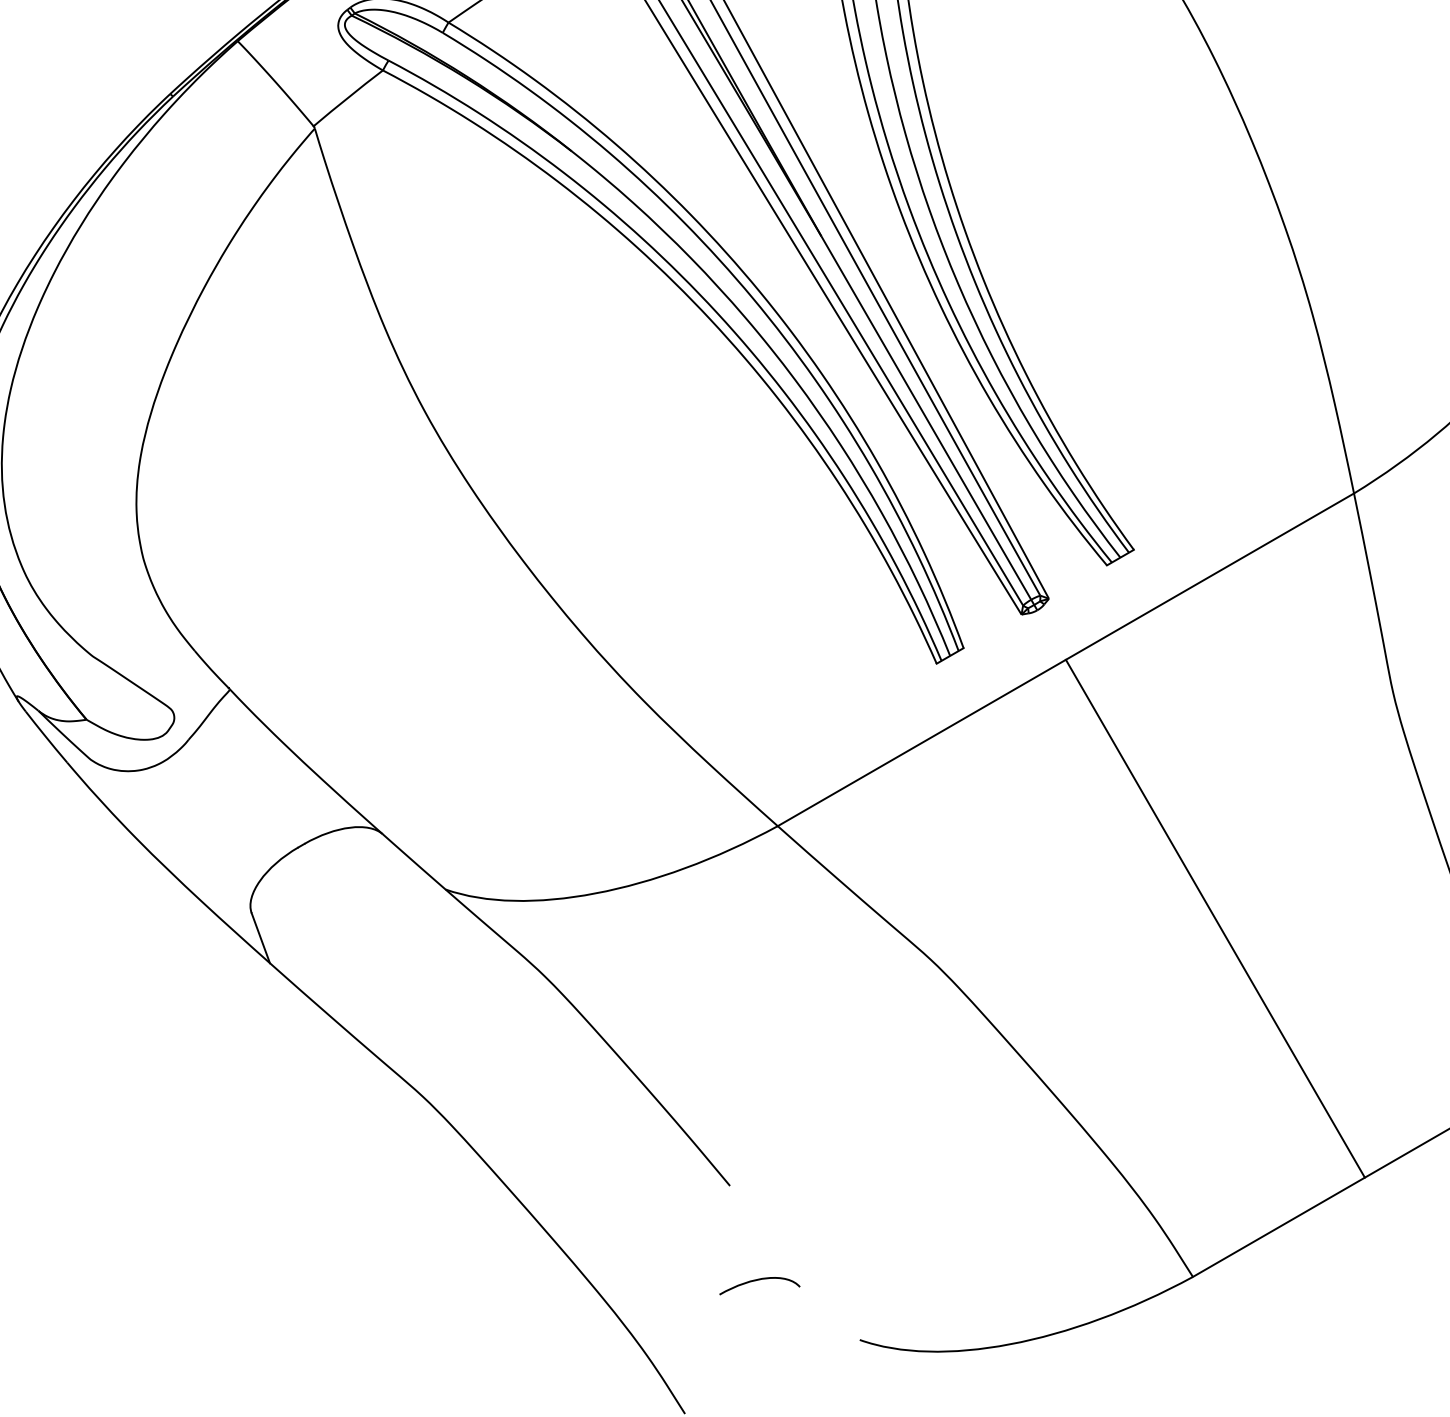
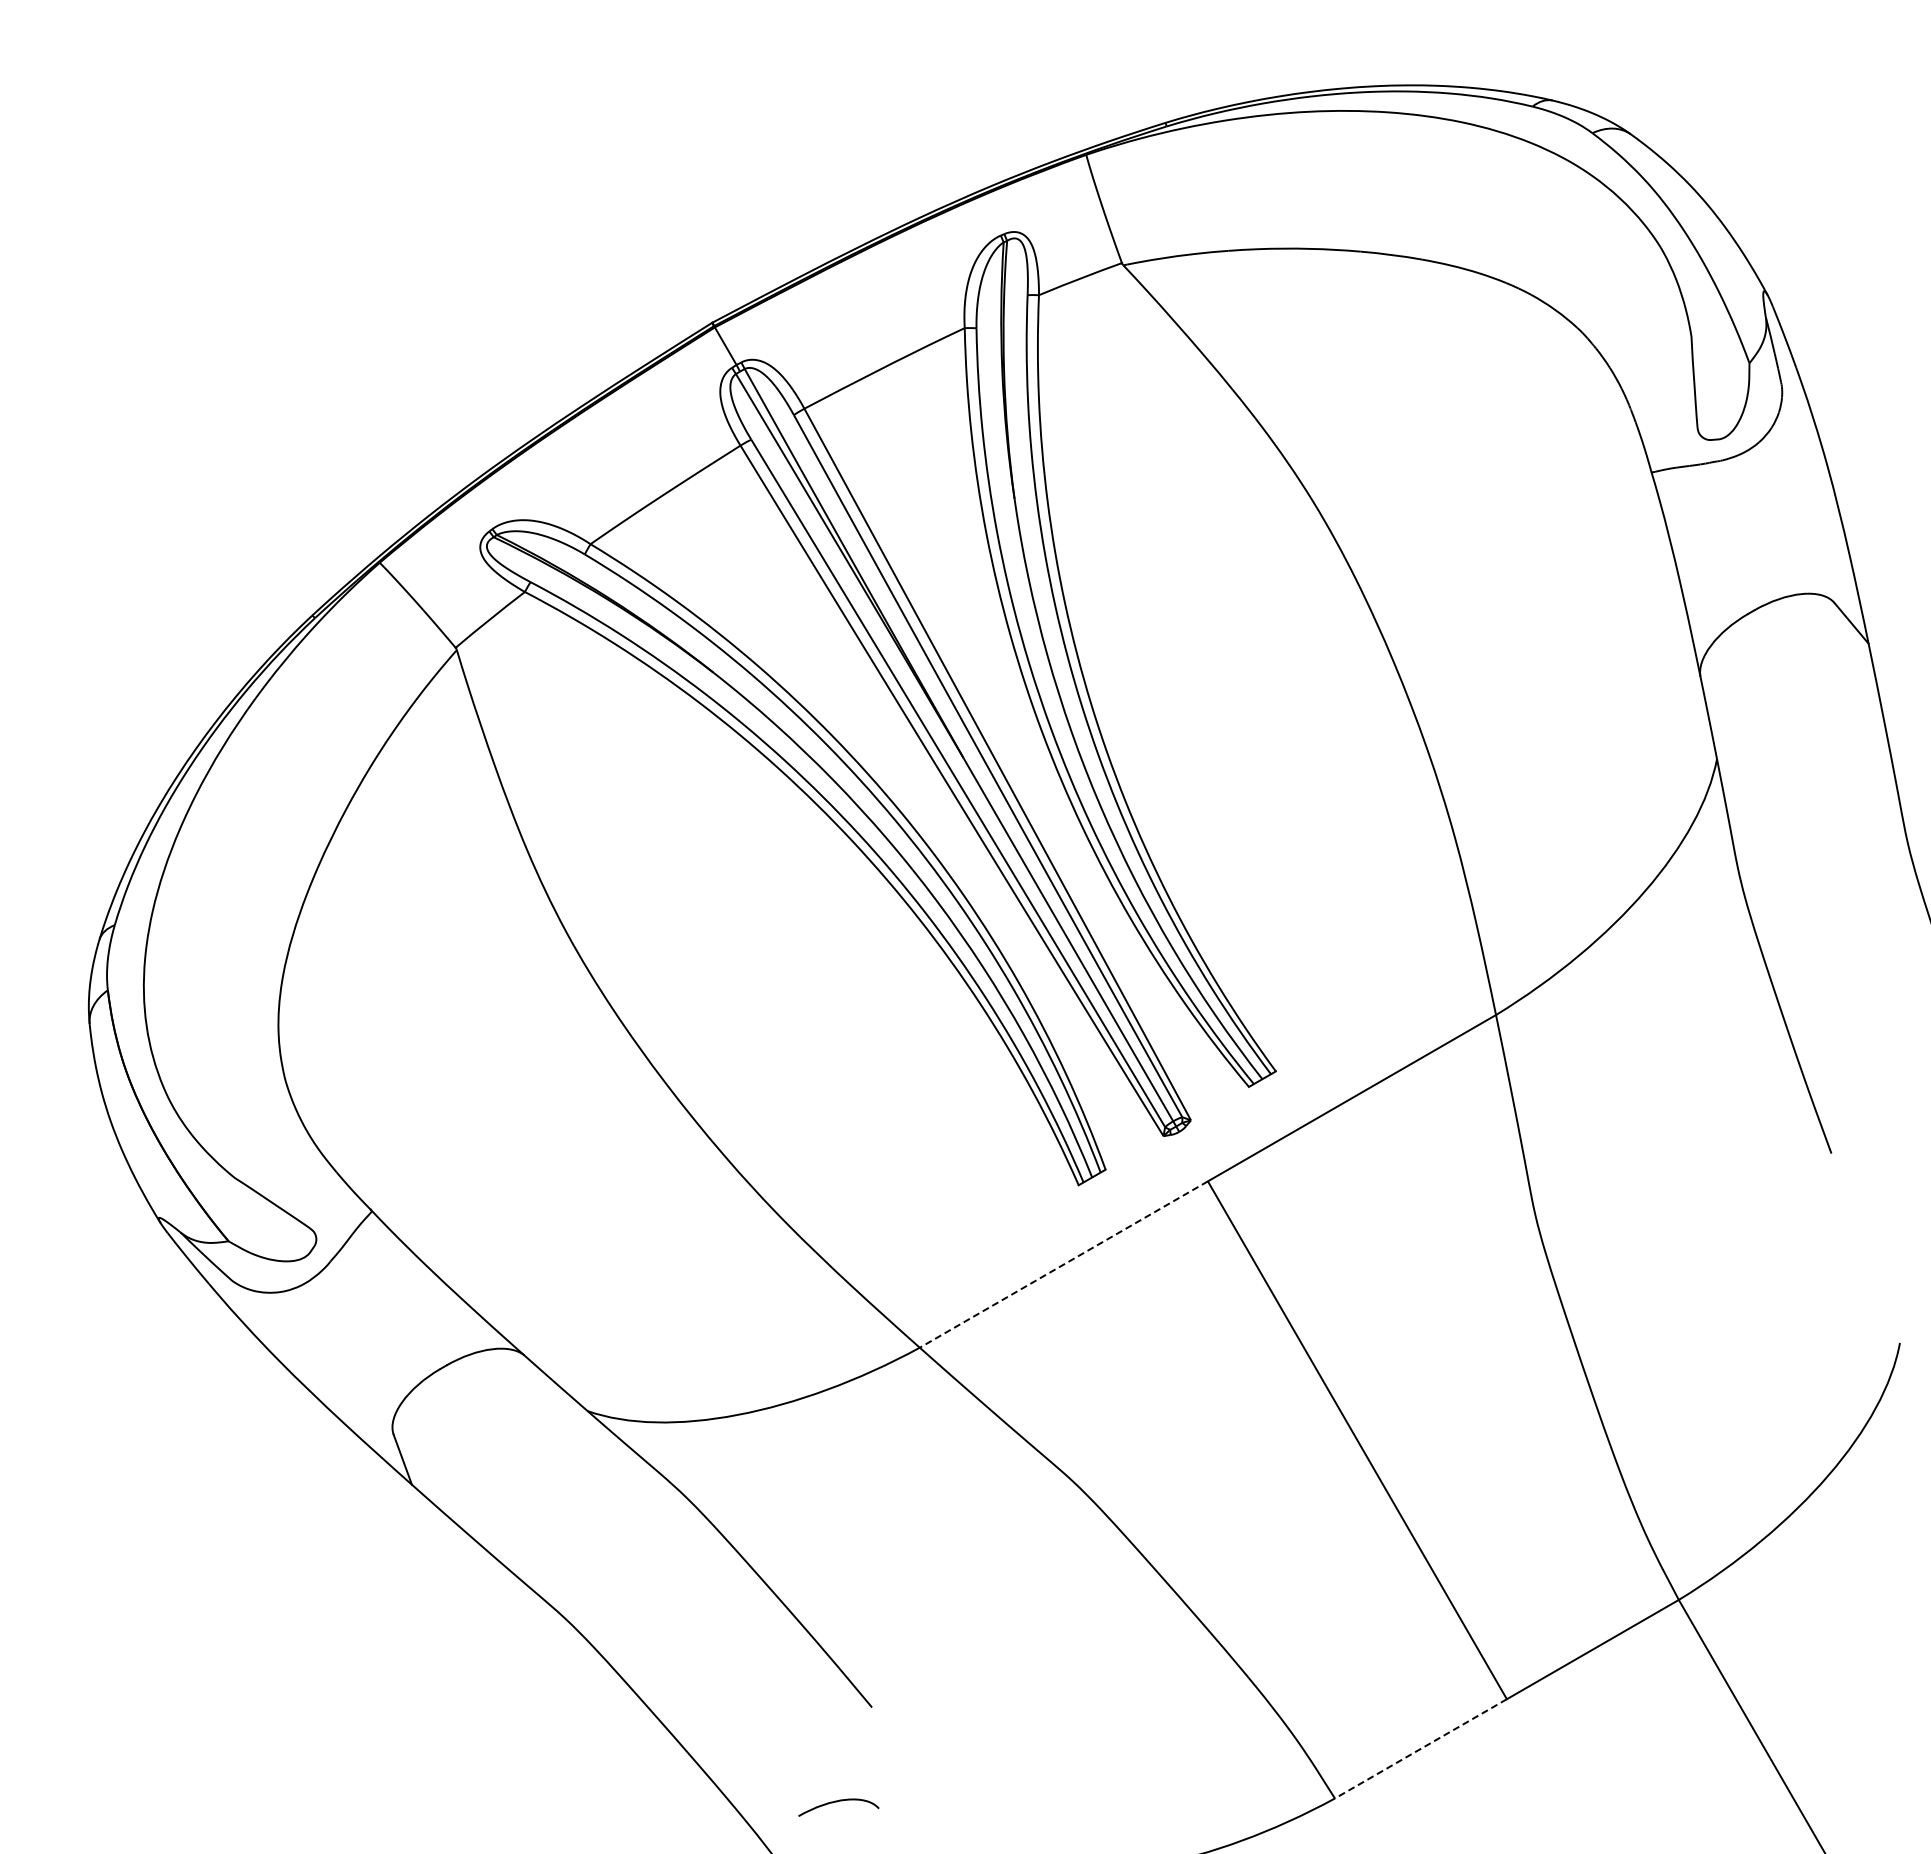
line: (921, 742) -> (1063, 1264), solid -> dashed
line: (1278, 1227) -> (1420, 1749), solid -> dashed
curve: (758, 1280) -> (837, 1802), moved

